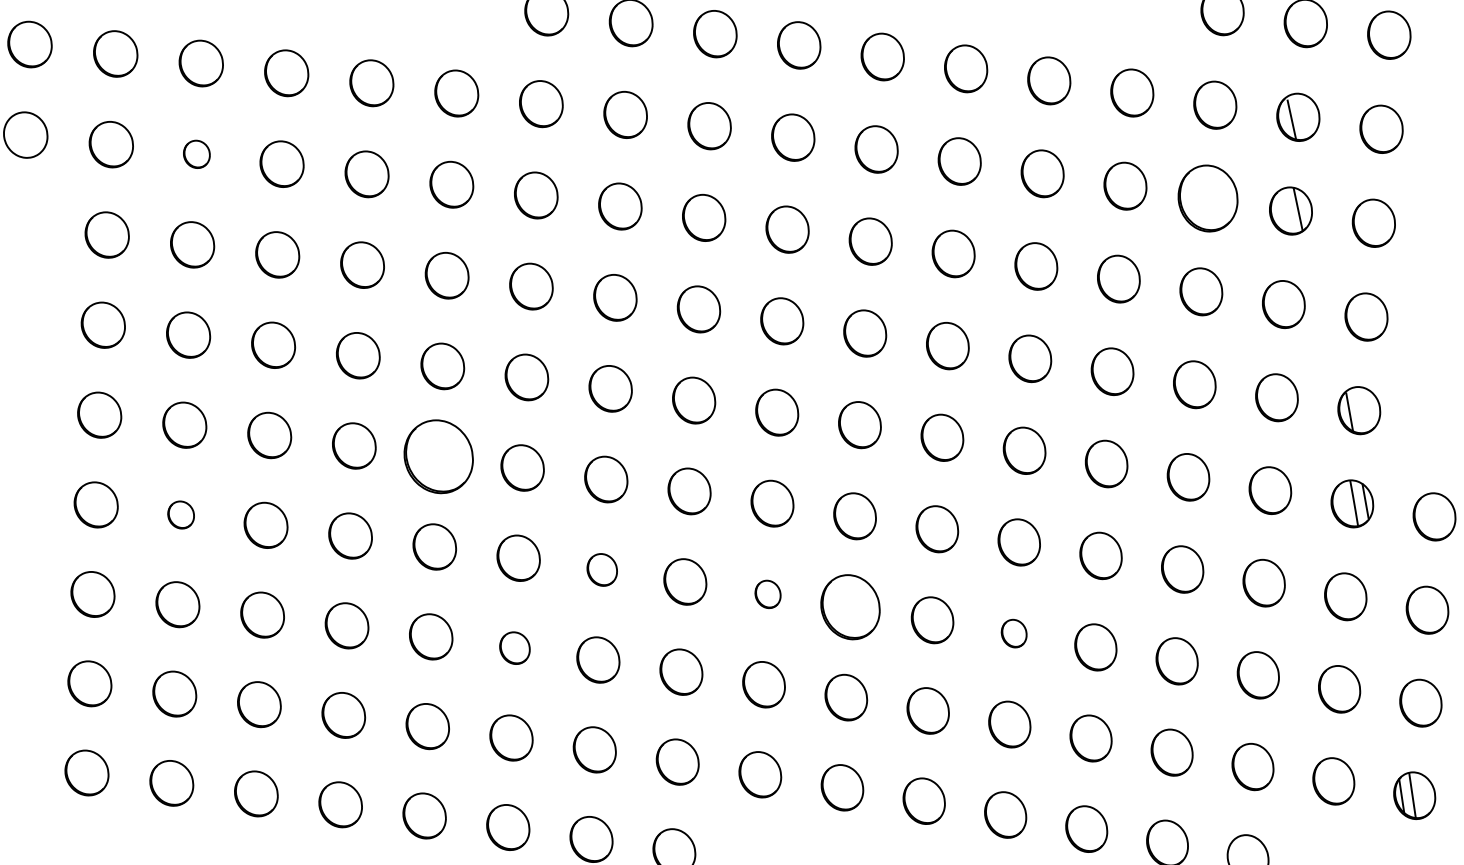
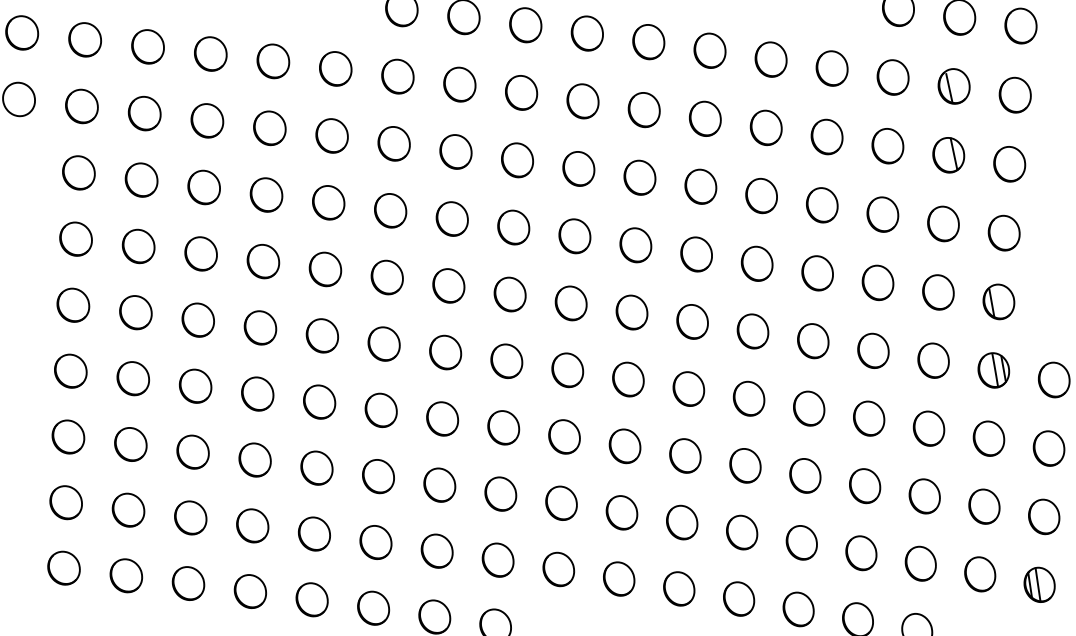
part: (196, 154) -> (144, 113), size x1.67
part: (1208, 198) -> (888, 146), size x0.71
part: (438, 456) -> (322, 335), size x0.62
part: (180, 514) -> (132, 378), size x1.67
part: (602, 569) -> (442, 418), size x1.43
part: (767, 594) -> (564, 437), size x1.67
part: (850, 606) -> (625, 445), size x0.71
part: (1013, 633) -> (744, 465), size x1.67
part: (514, 647) -> (378, 475), size x1.43

